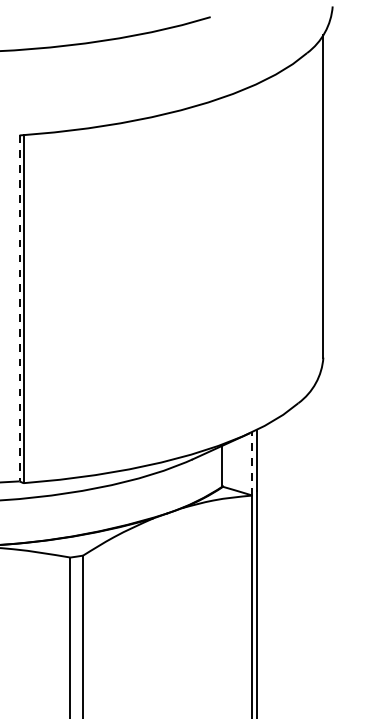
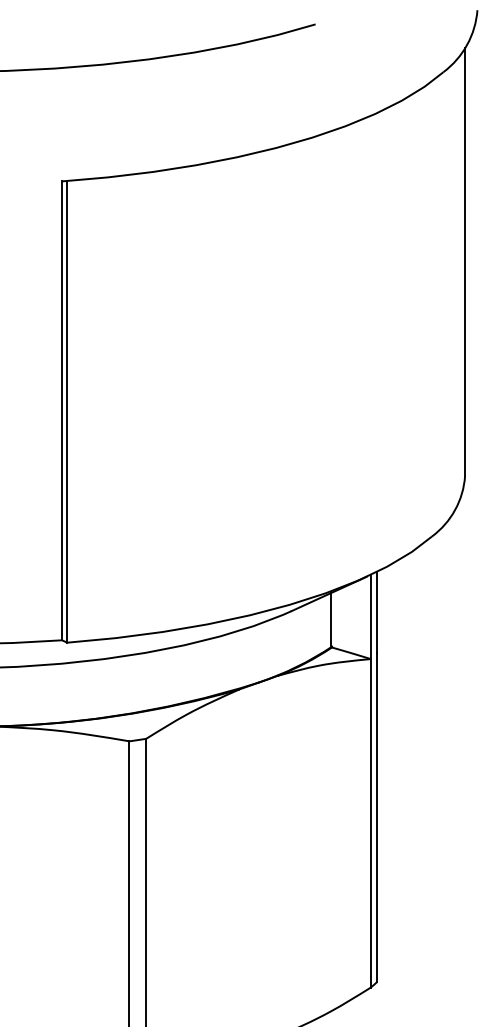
line: (19, 308) -> (62, 411), dashed -> solid
line: (252, 463) -> (370, 616), dashed -> solid

